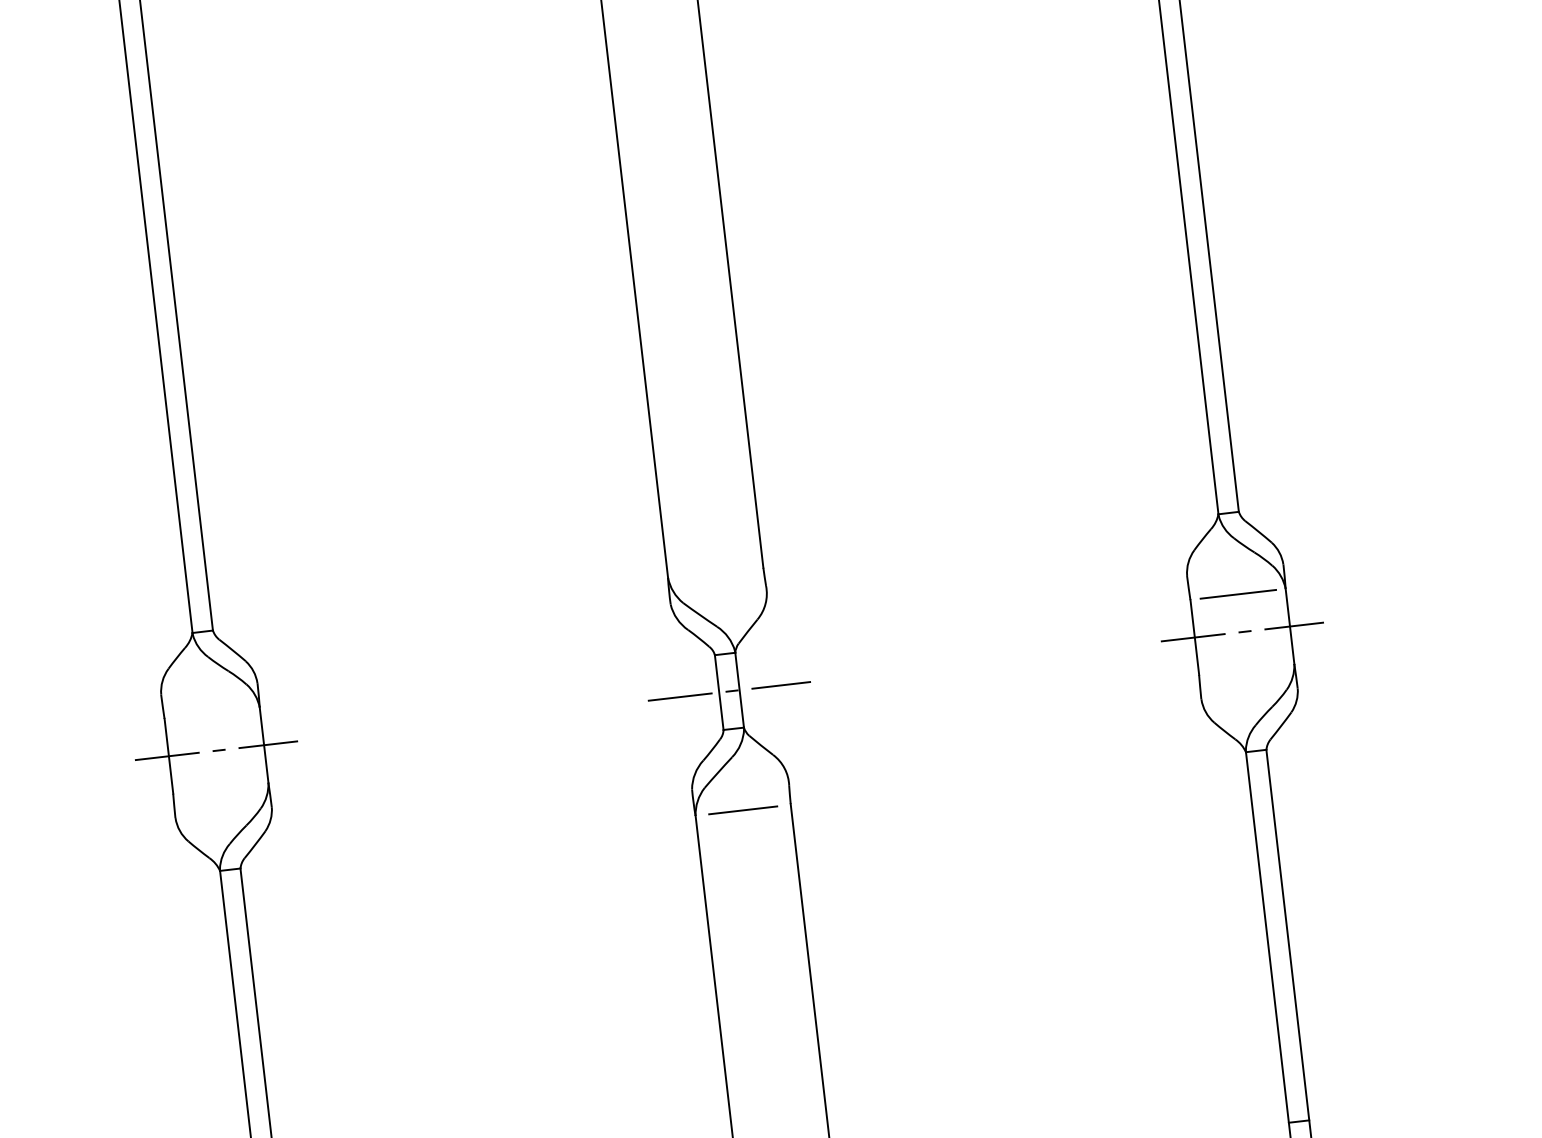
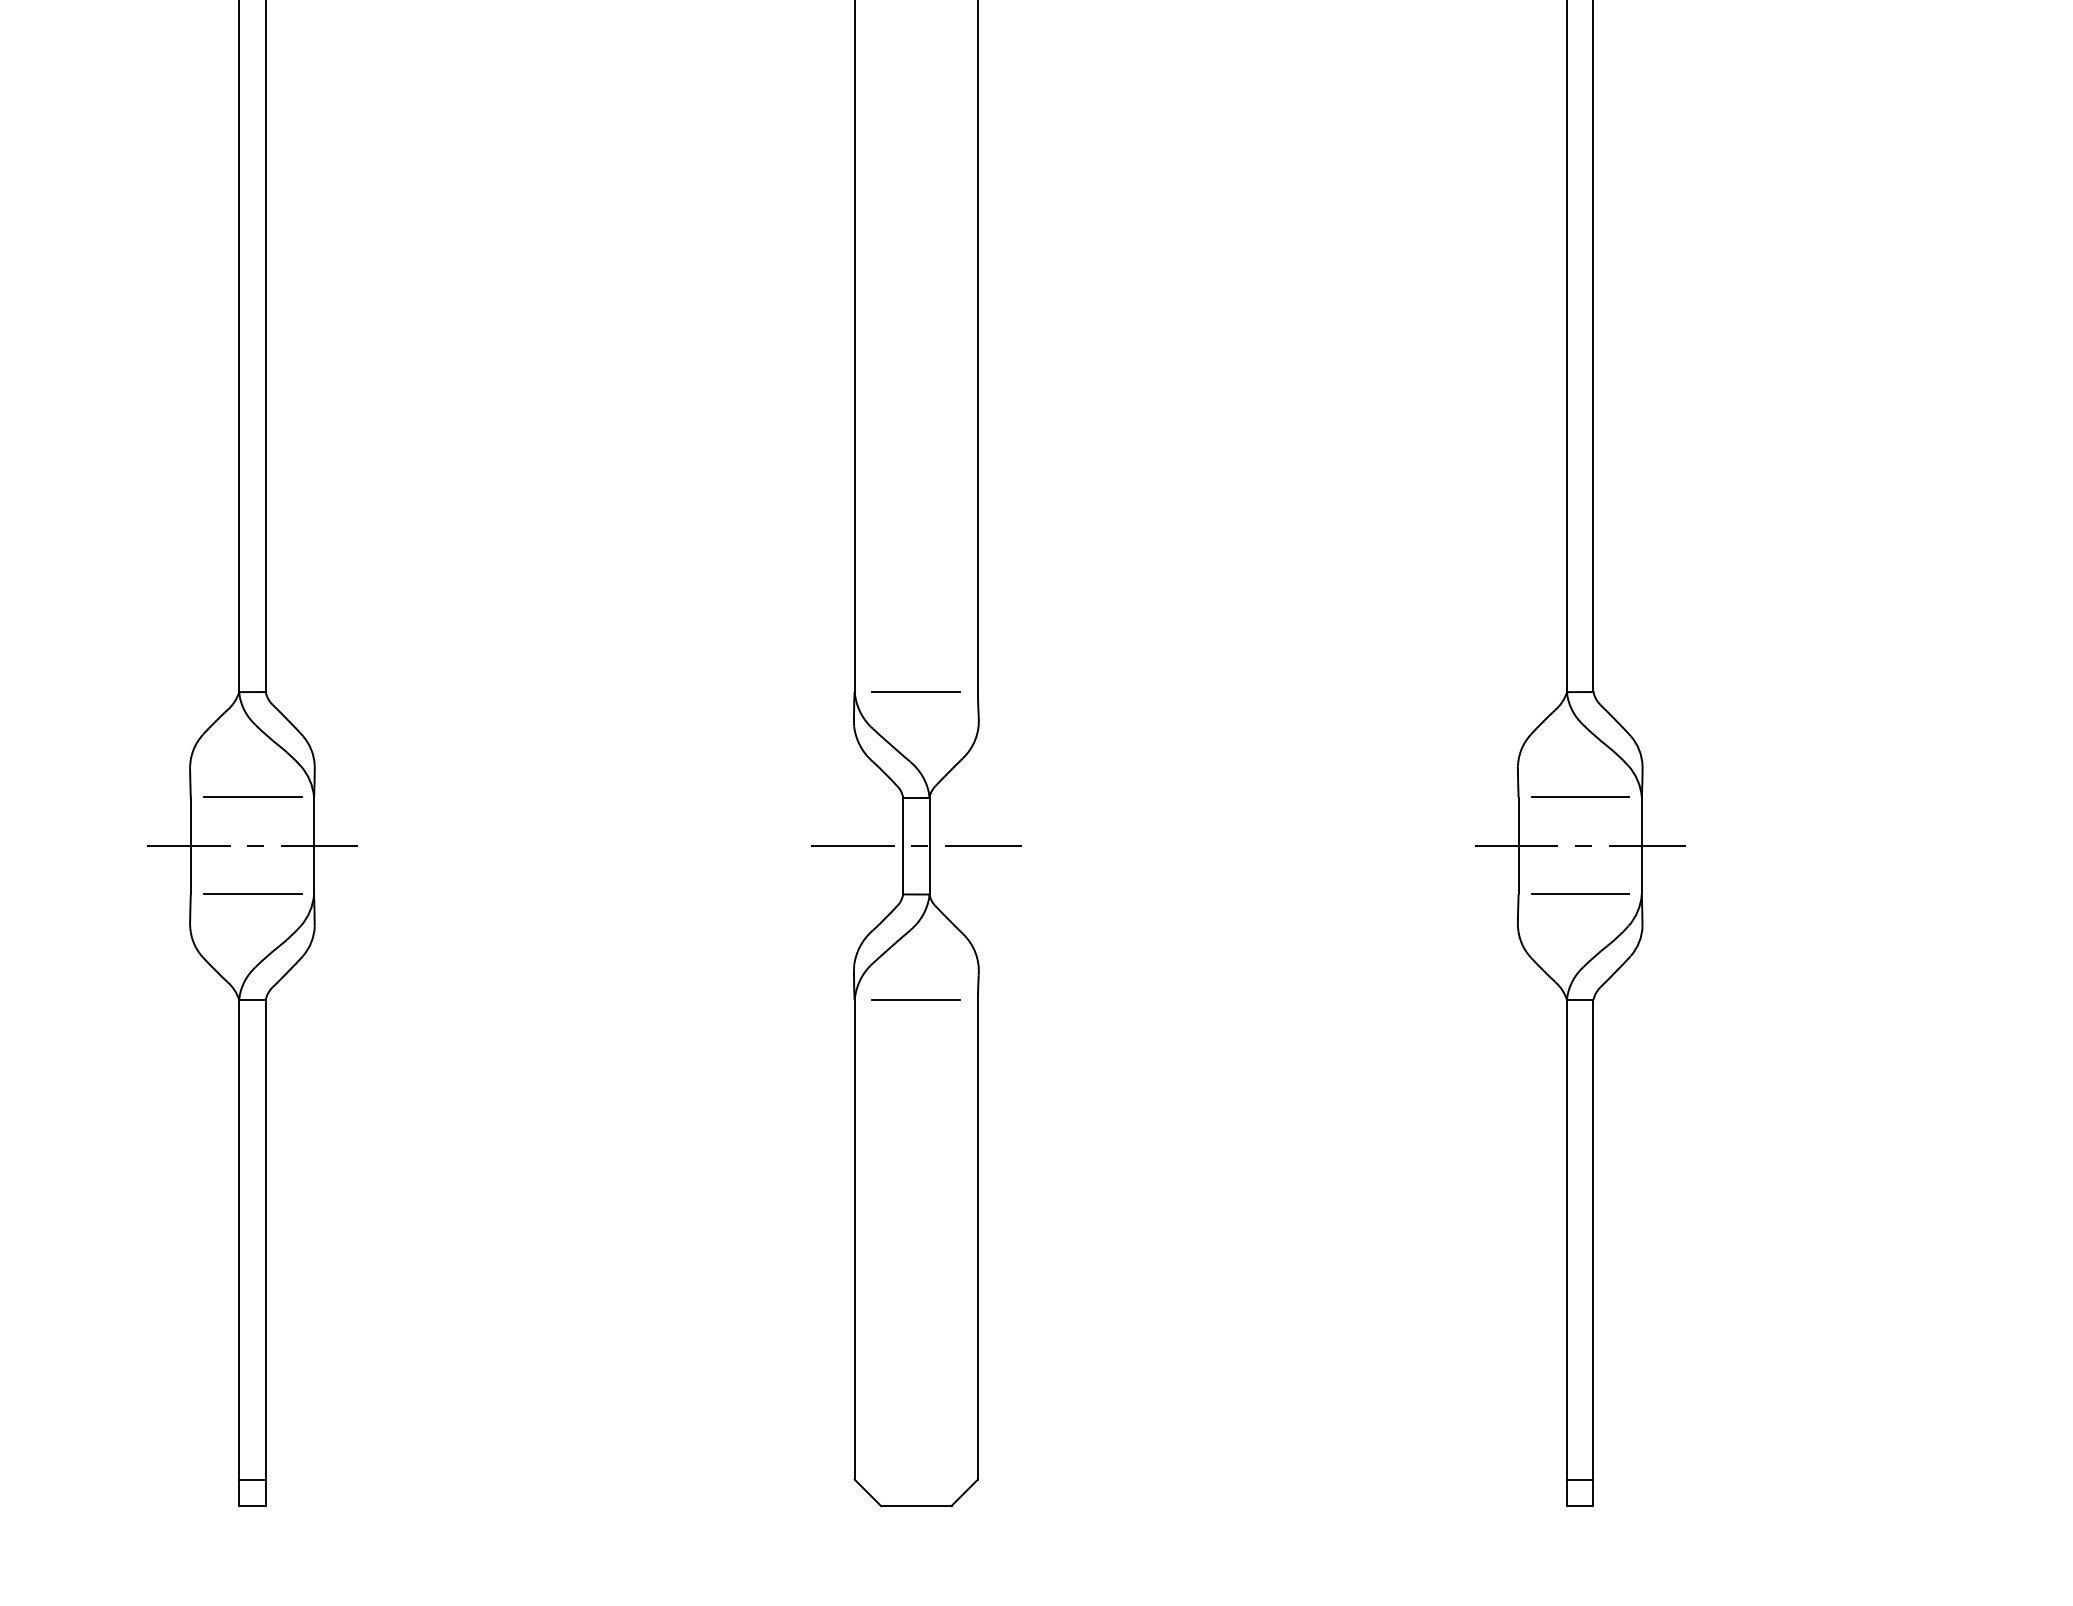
line: (715, 572) -> (916, 692), added
line: (1246, 669) -> (1580, 894), added
line: (212, 712) -> (252, 796), added
line: (220, 788) -> (252, 894), added

